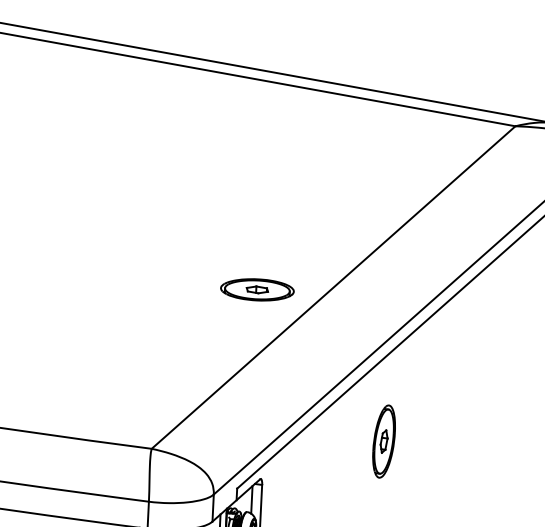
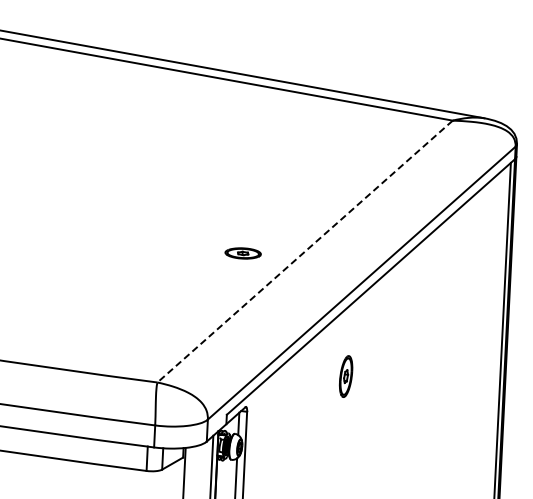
line: (332, 287) -> (304, 251), solid -> dashed
part: (256, 289) -> (242, 253), size x0.6
part: (383, 441) -> (345, 376), size x0.7

